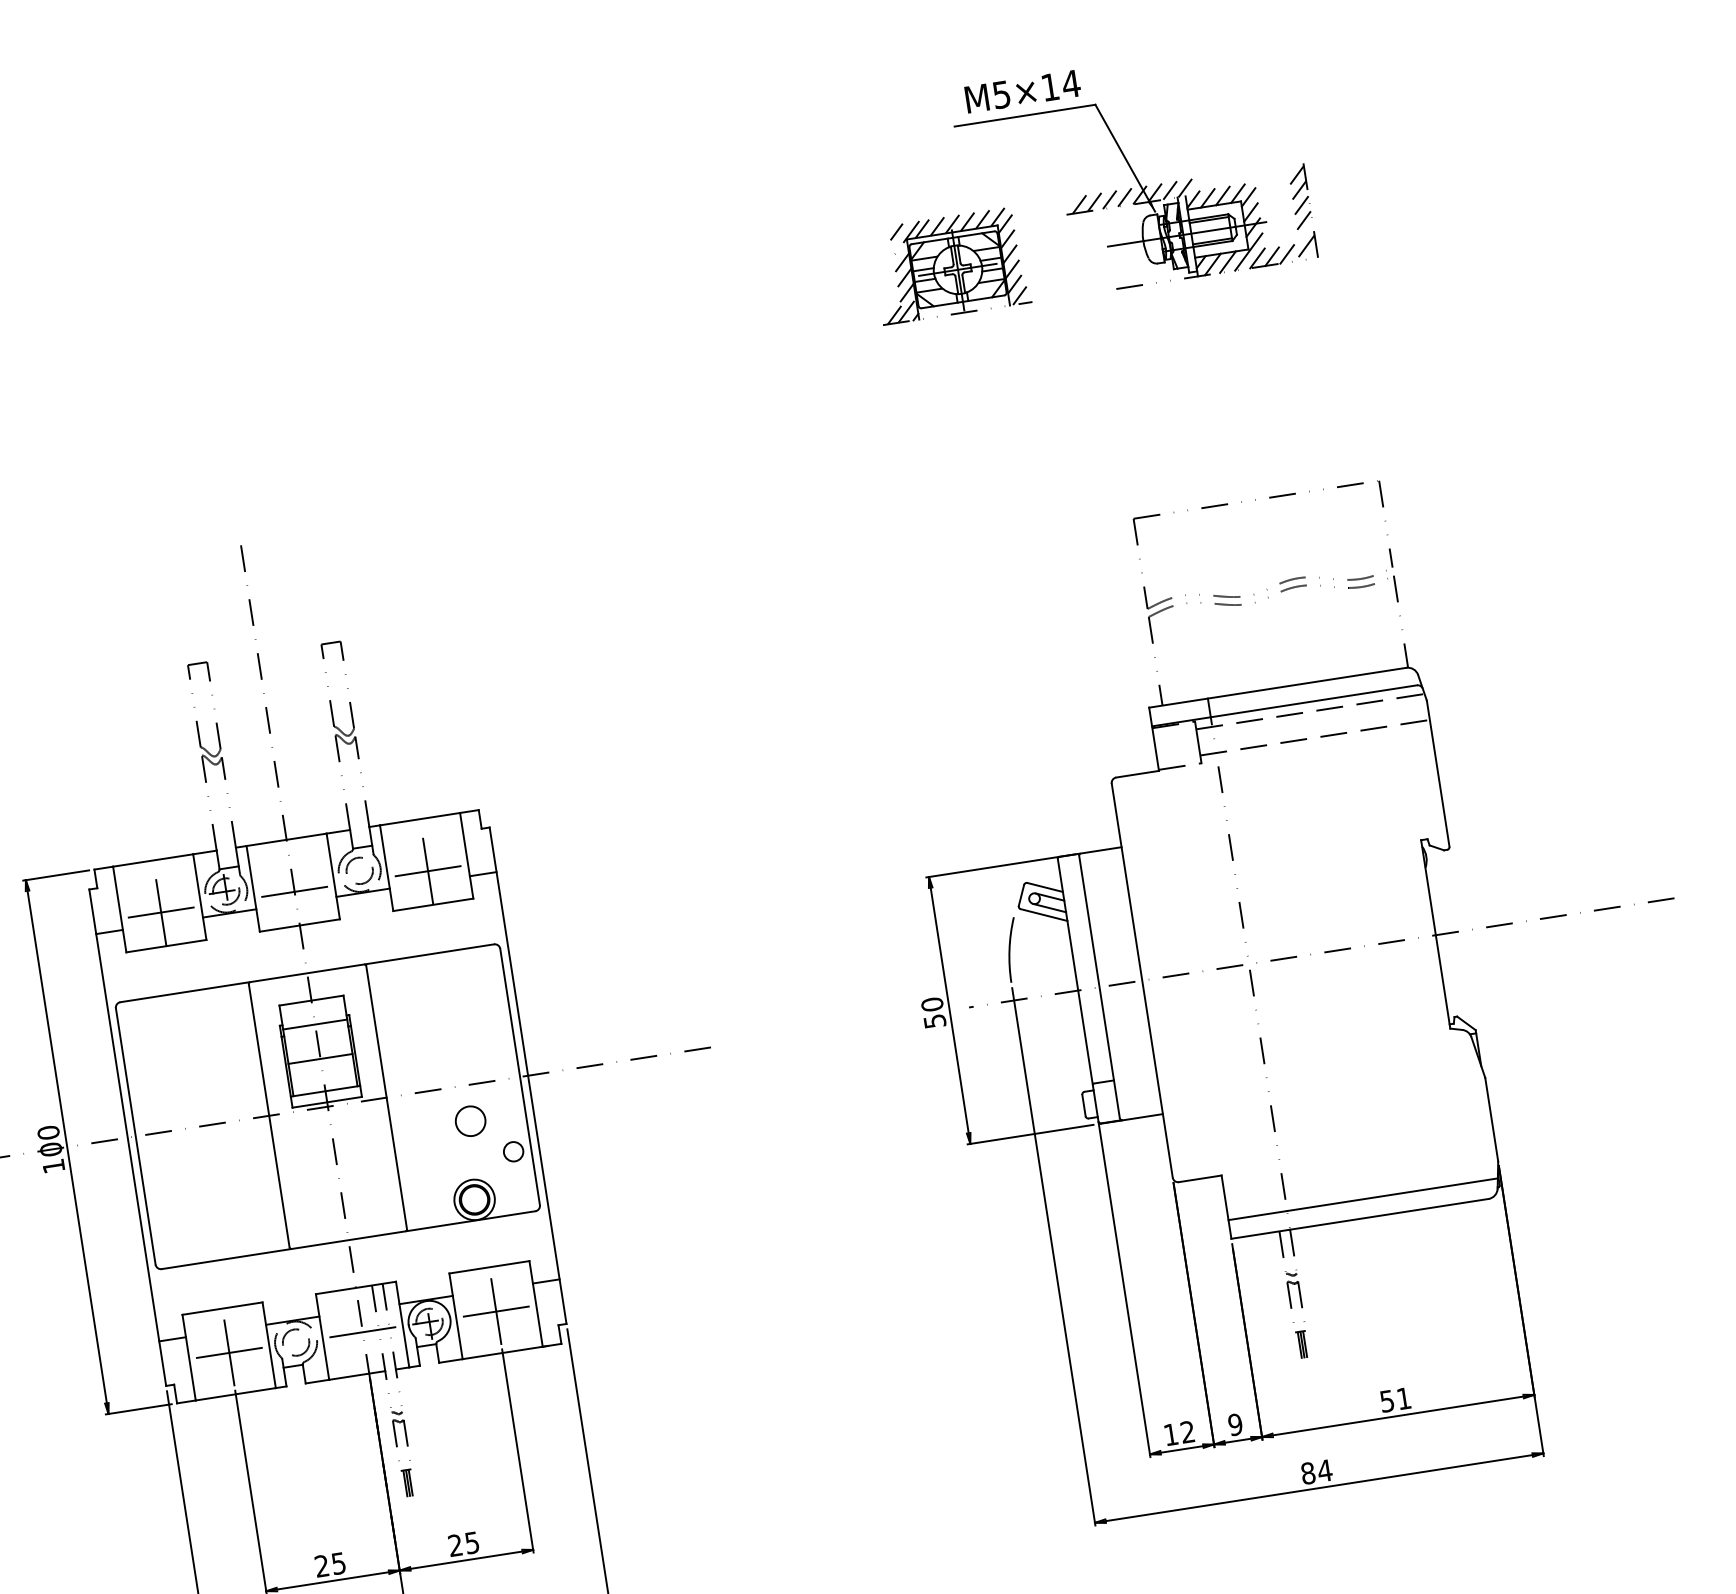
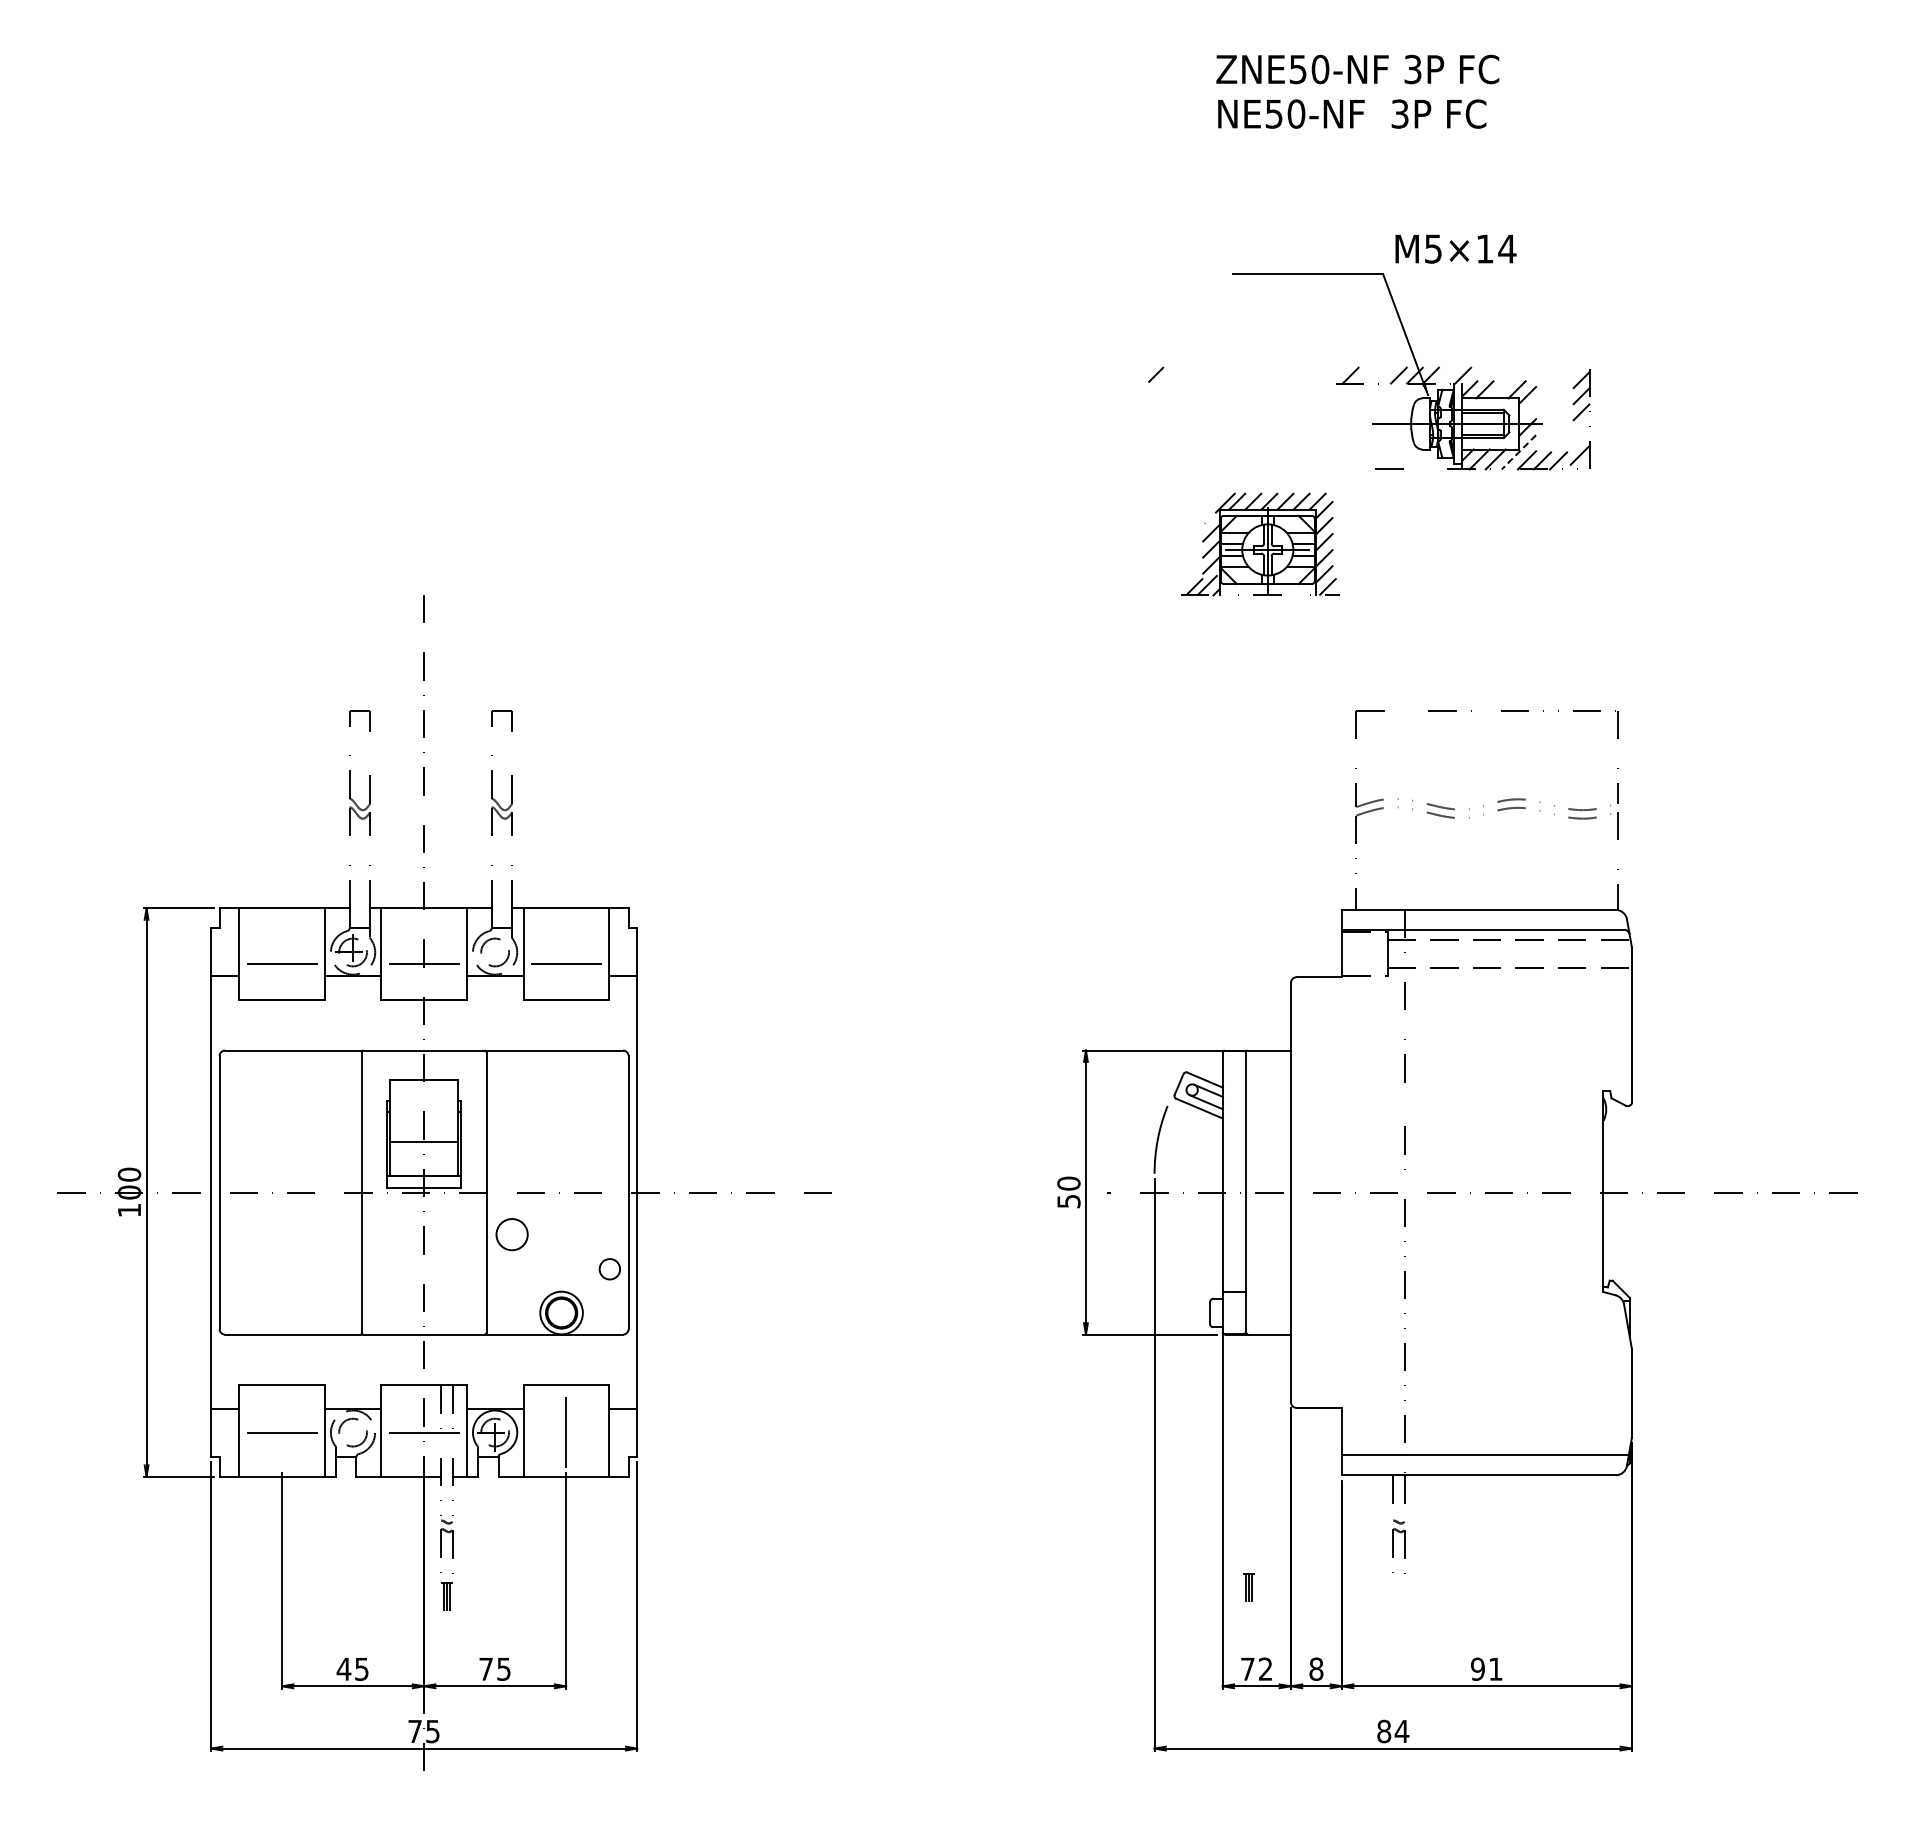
text: (1022, 91) -> (1455, 248), moved
line: (1169, 190) -> (1446, 375), removed
line: (1222, 195) -> (1500, 389), removed
line: (1109, 199) -> (1382, 375), removed
line: (1094, 202) -> (1366, 375), removed
line: (1250, 212) -> (1527, 411), removed
line: (1303, 219) -> (1581, 427), removed
line: (1248, 252) -> (1518, 452), solid -> dashed
part: (950, 265) -> (1260, 544), moved
line: (428, 870) -> (566, 963), removed
line: (161, 912) -> (282, 963), removed
line: (315, 1024) -> (424, 1105), removed
circle: (470, 1121) -> (511, 1234), moved
line: (495, 1311) -> (565, 1432), removed
part: (1302, 1344) -> (1248, 1587), moved
line: (229, 1352) -> (282, 1432), removed
text: (1386, 1400) -> (1477, 1668), 51 -> 91
text: (1235, 1424) -> (1316, 1668), 9 -> 8
text: (1170, 1434) -> (1247, 1668), 12 -> 72
text: (454, 1544) -> (485, 1668), 25 -> 75
text: (321, 1565) -> (343, 1668), 25 -> 45

